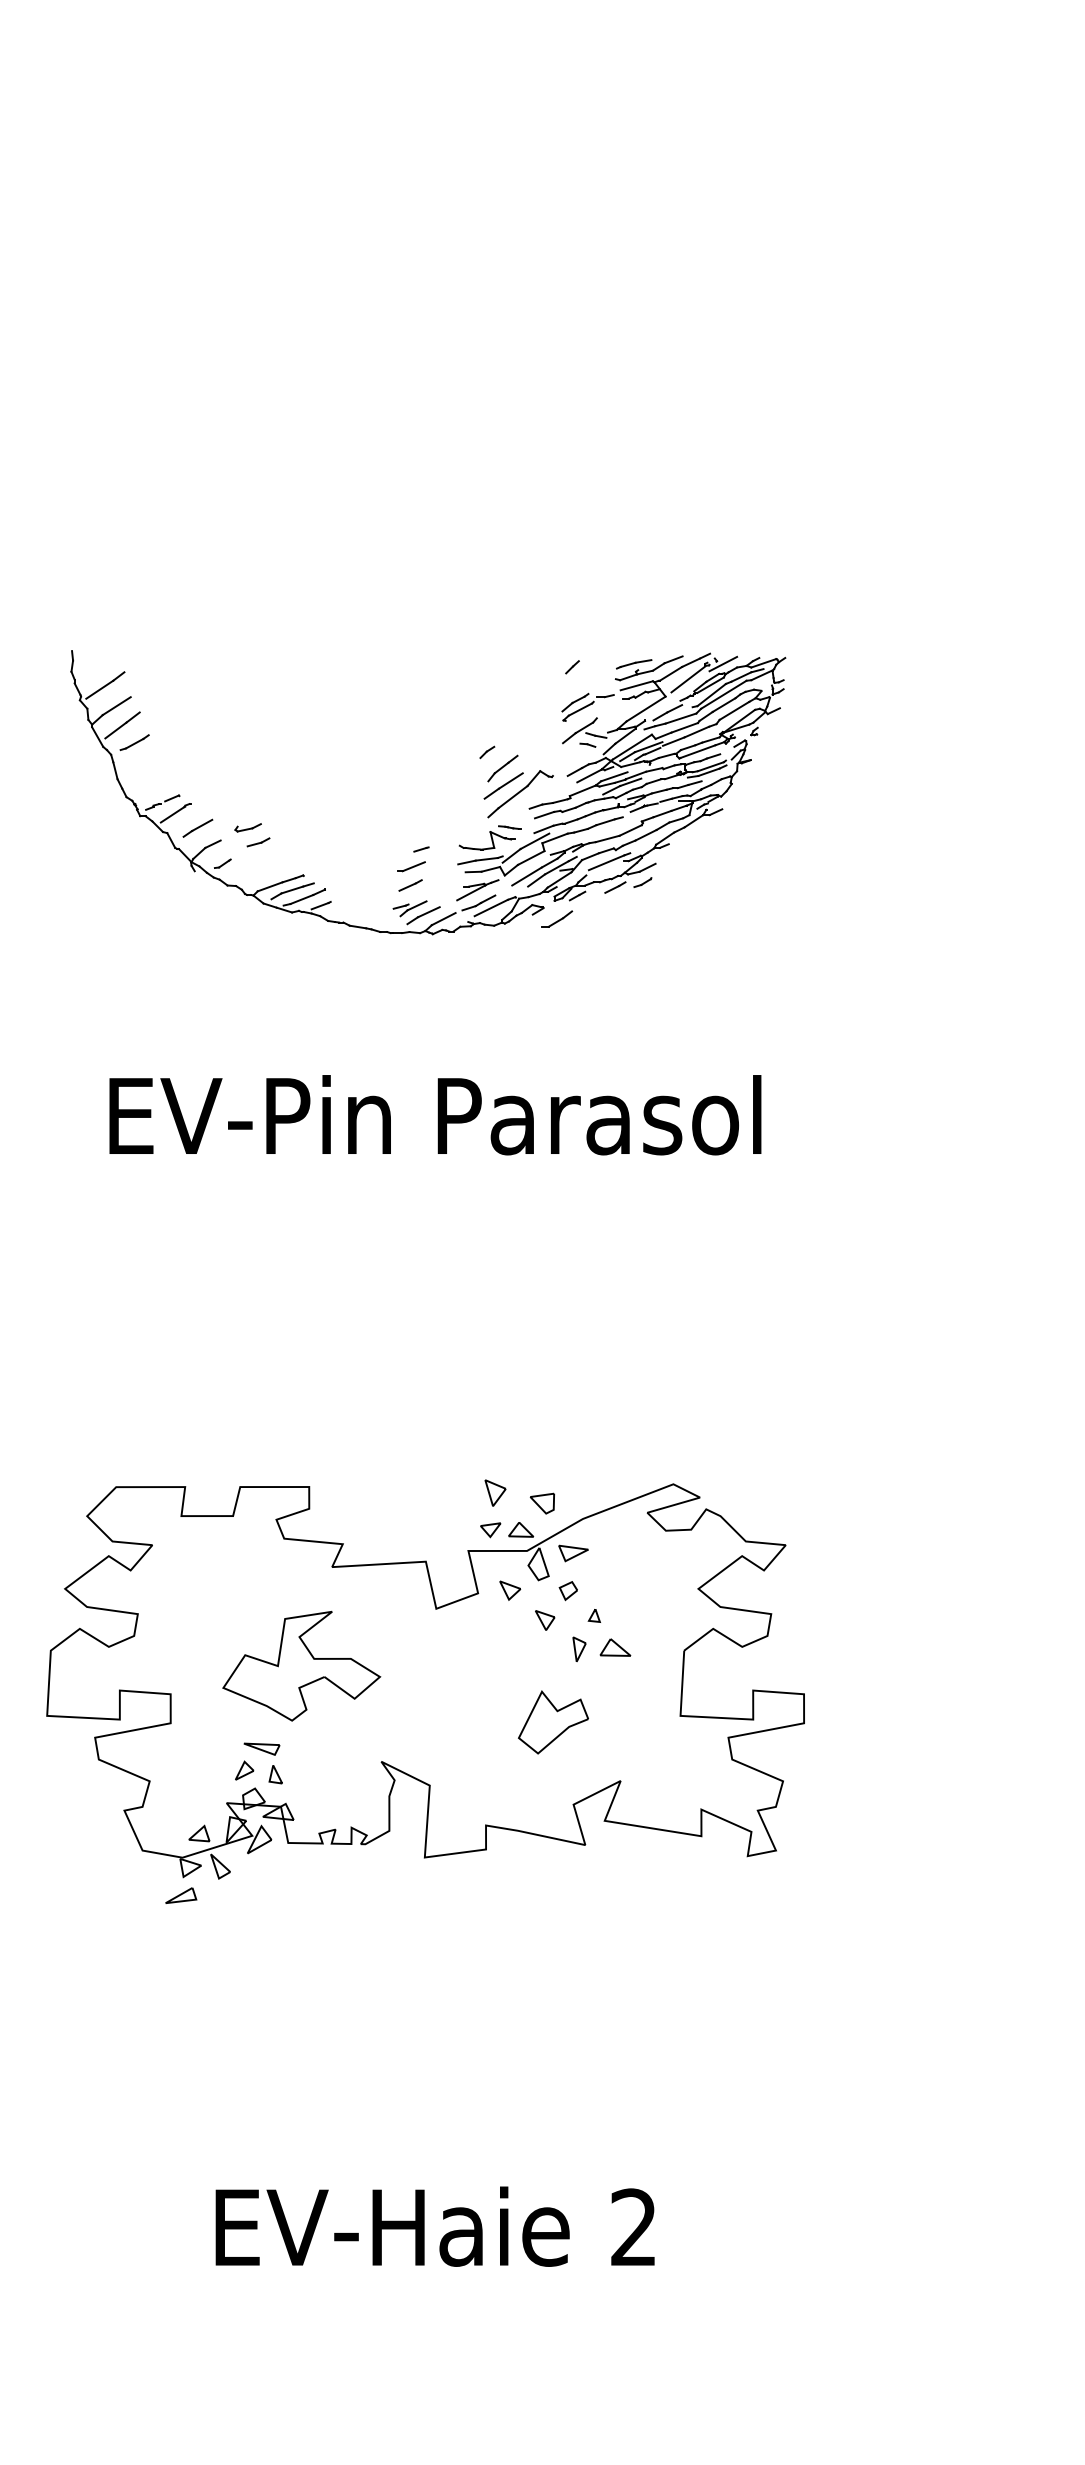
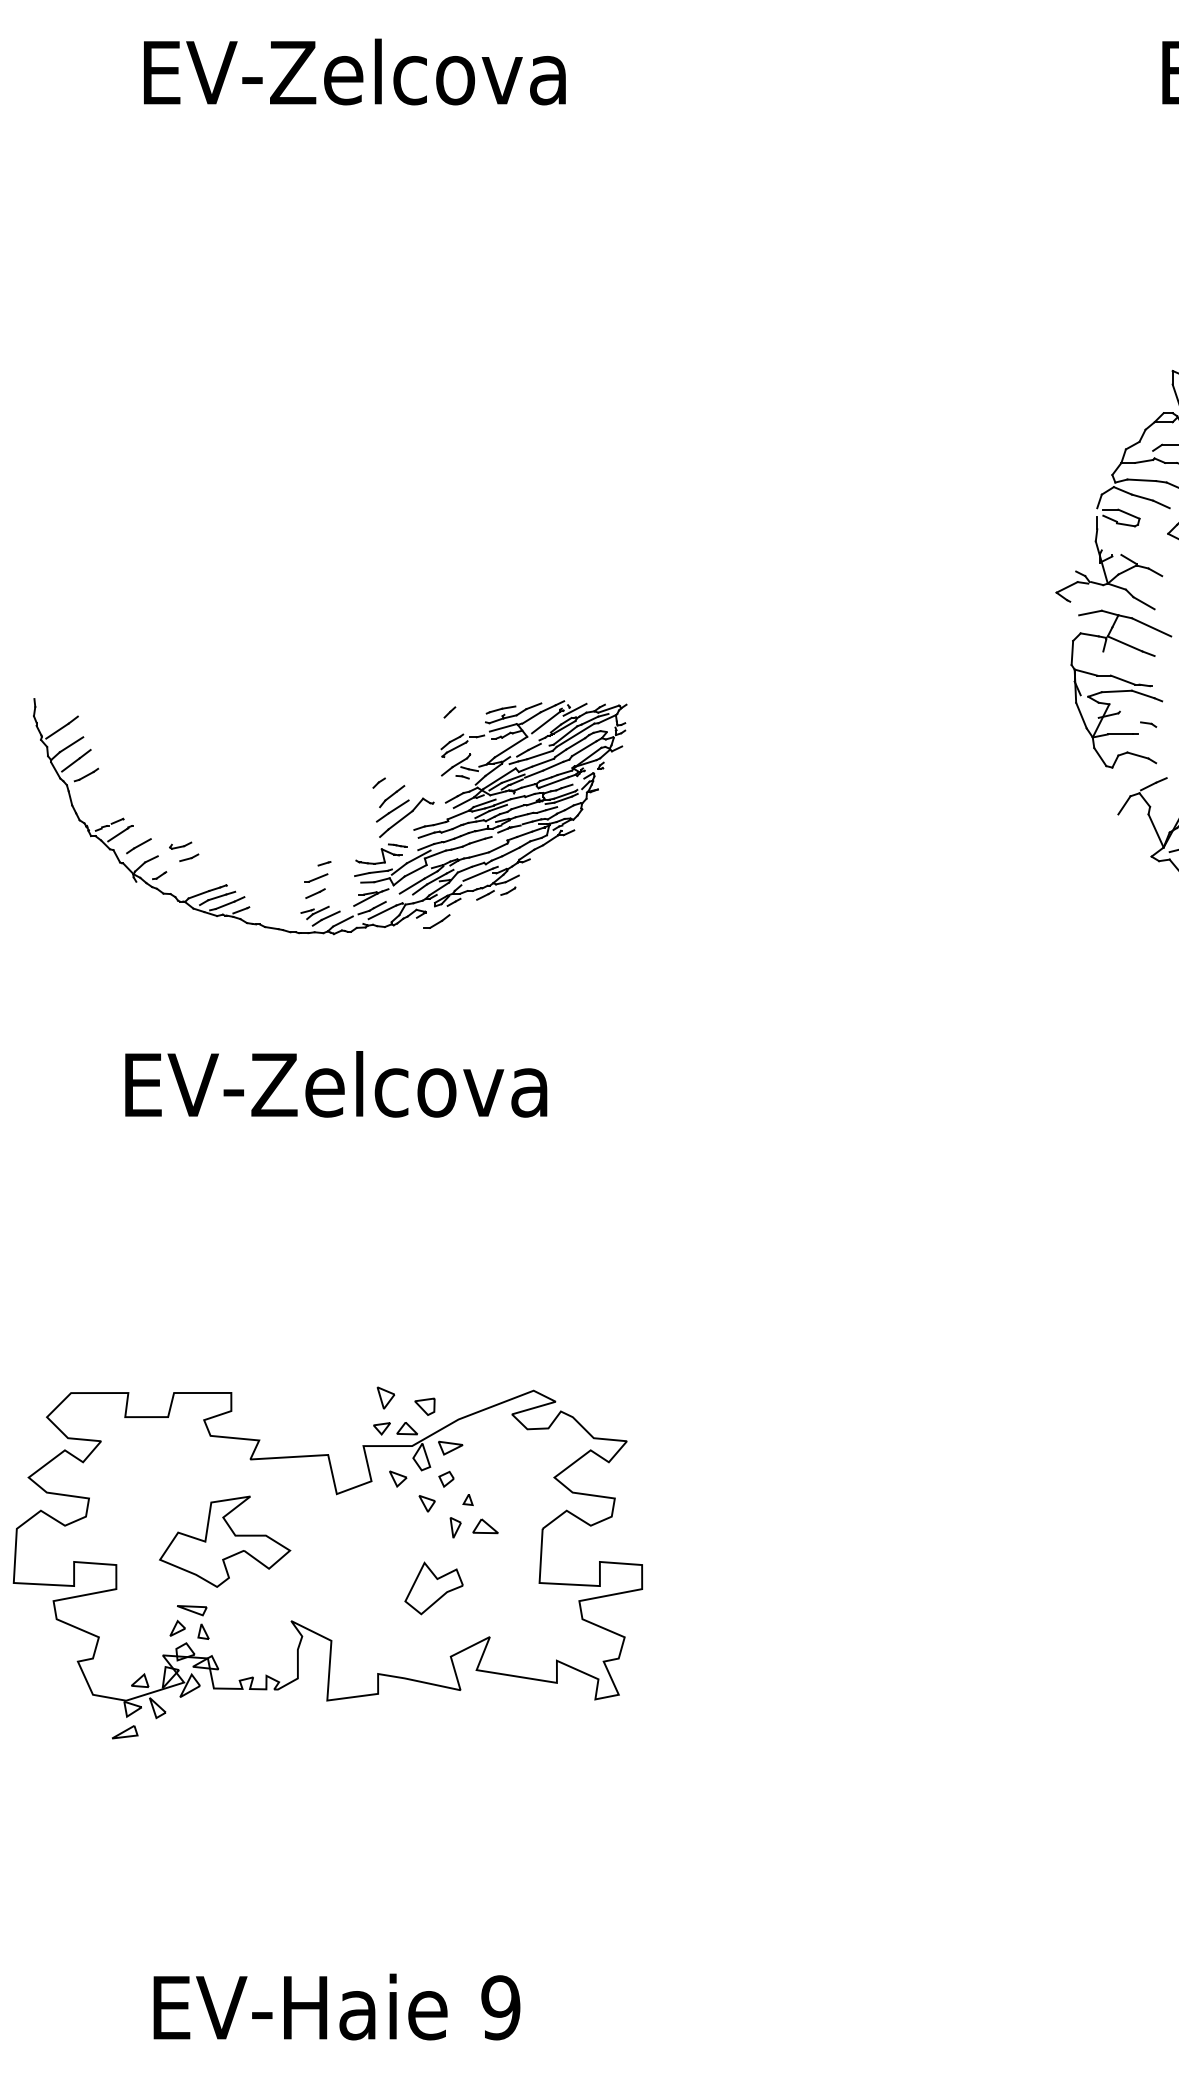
text: (434, 1115) -> (335, 1084), EV-Pin Parasol -> EV-Zelcova
text: (633, 2227) -> (500, 2007), 2 -> 9

